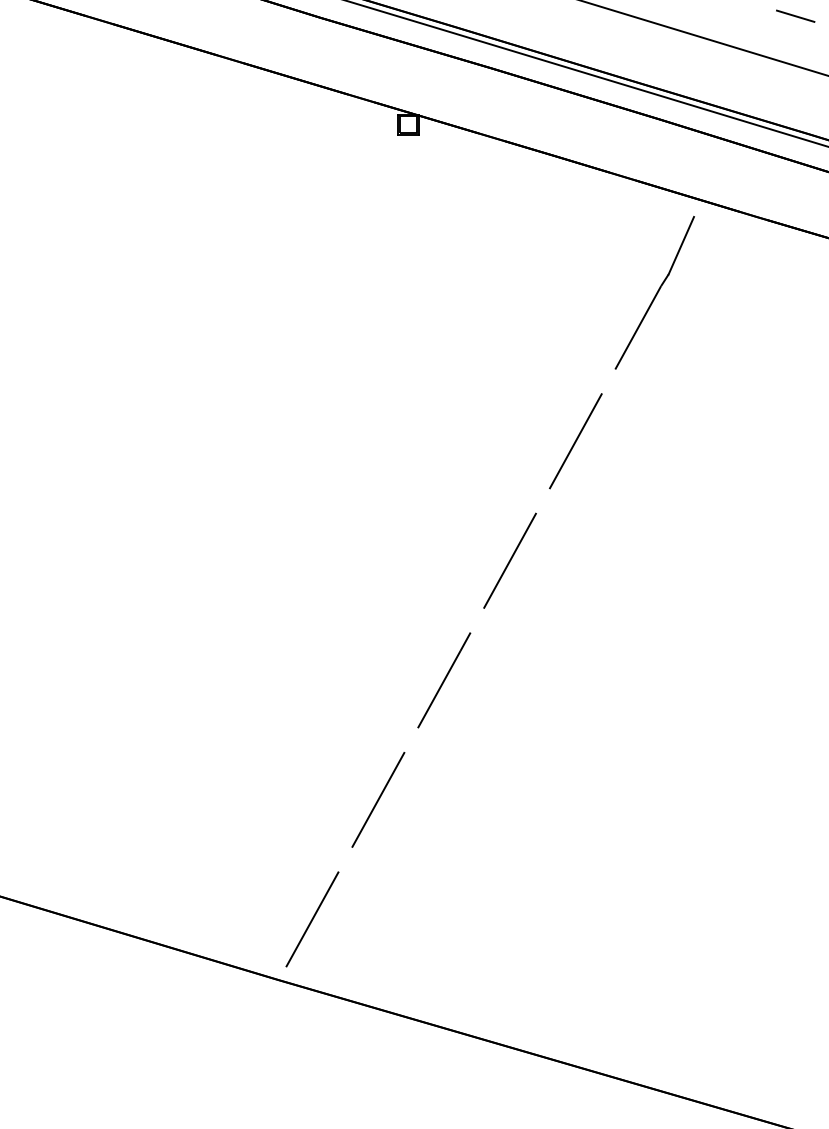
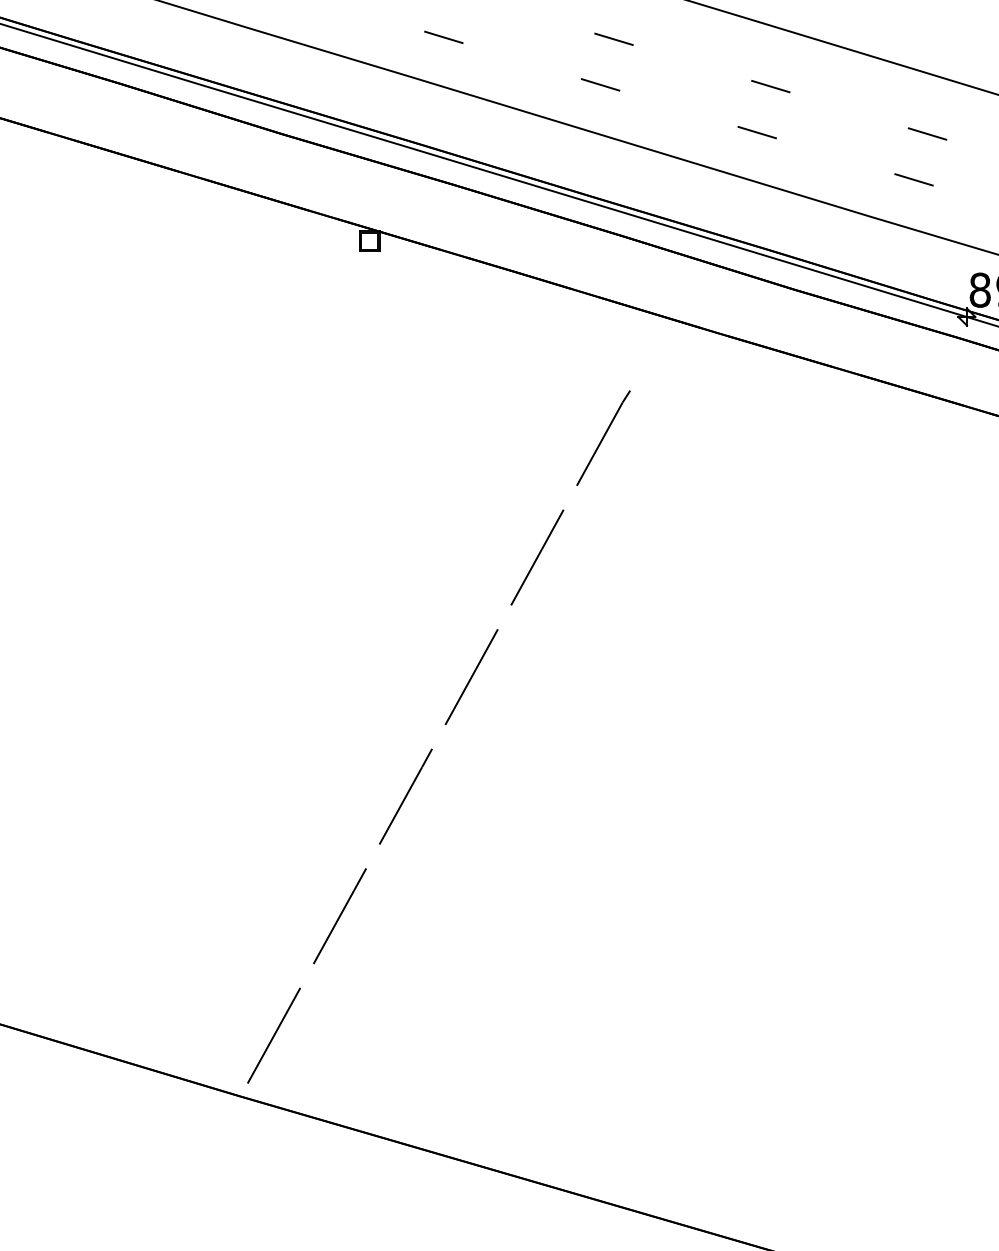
line: (680, 245) -> (642, 361), removed

